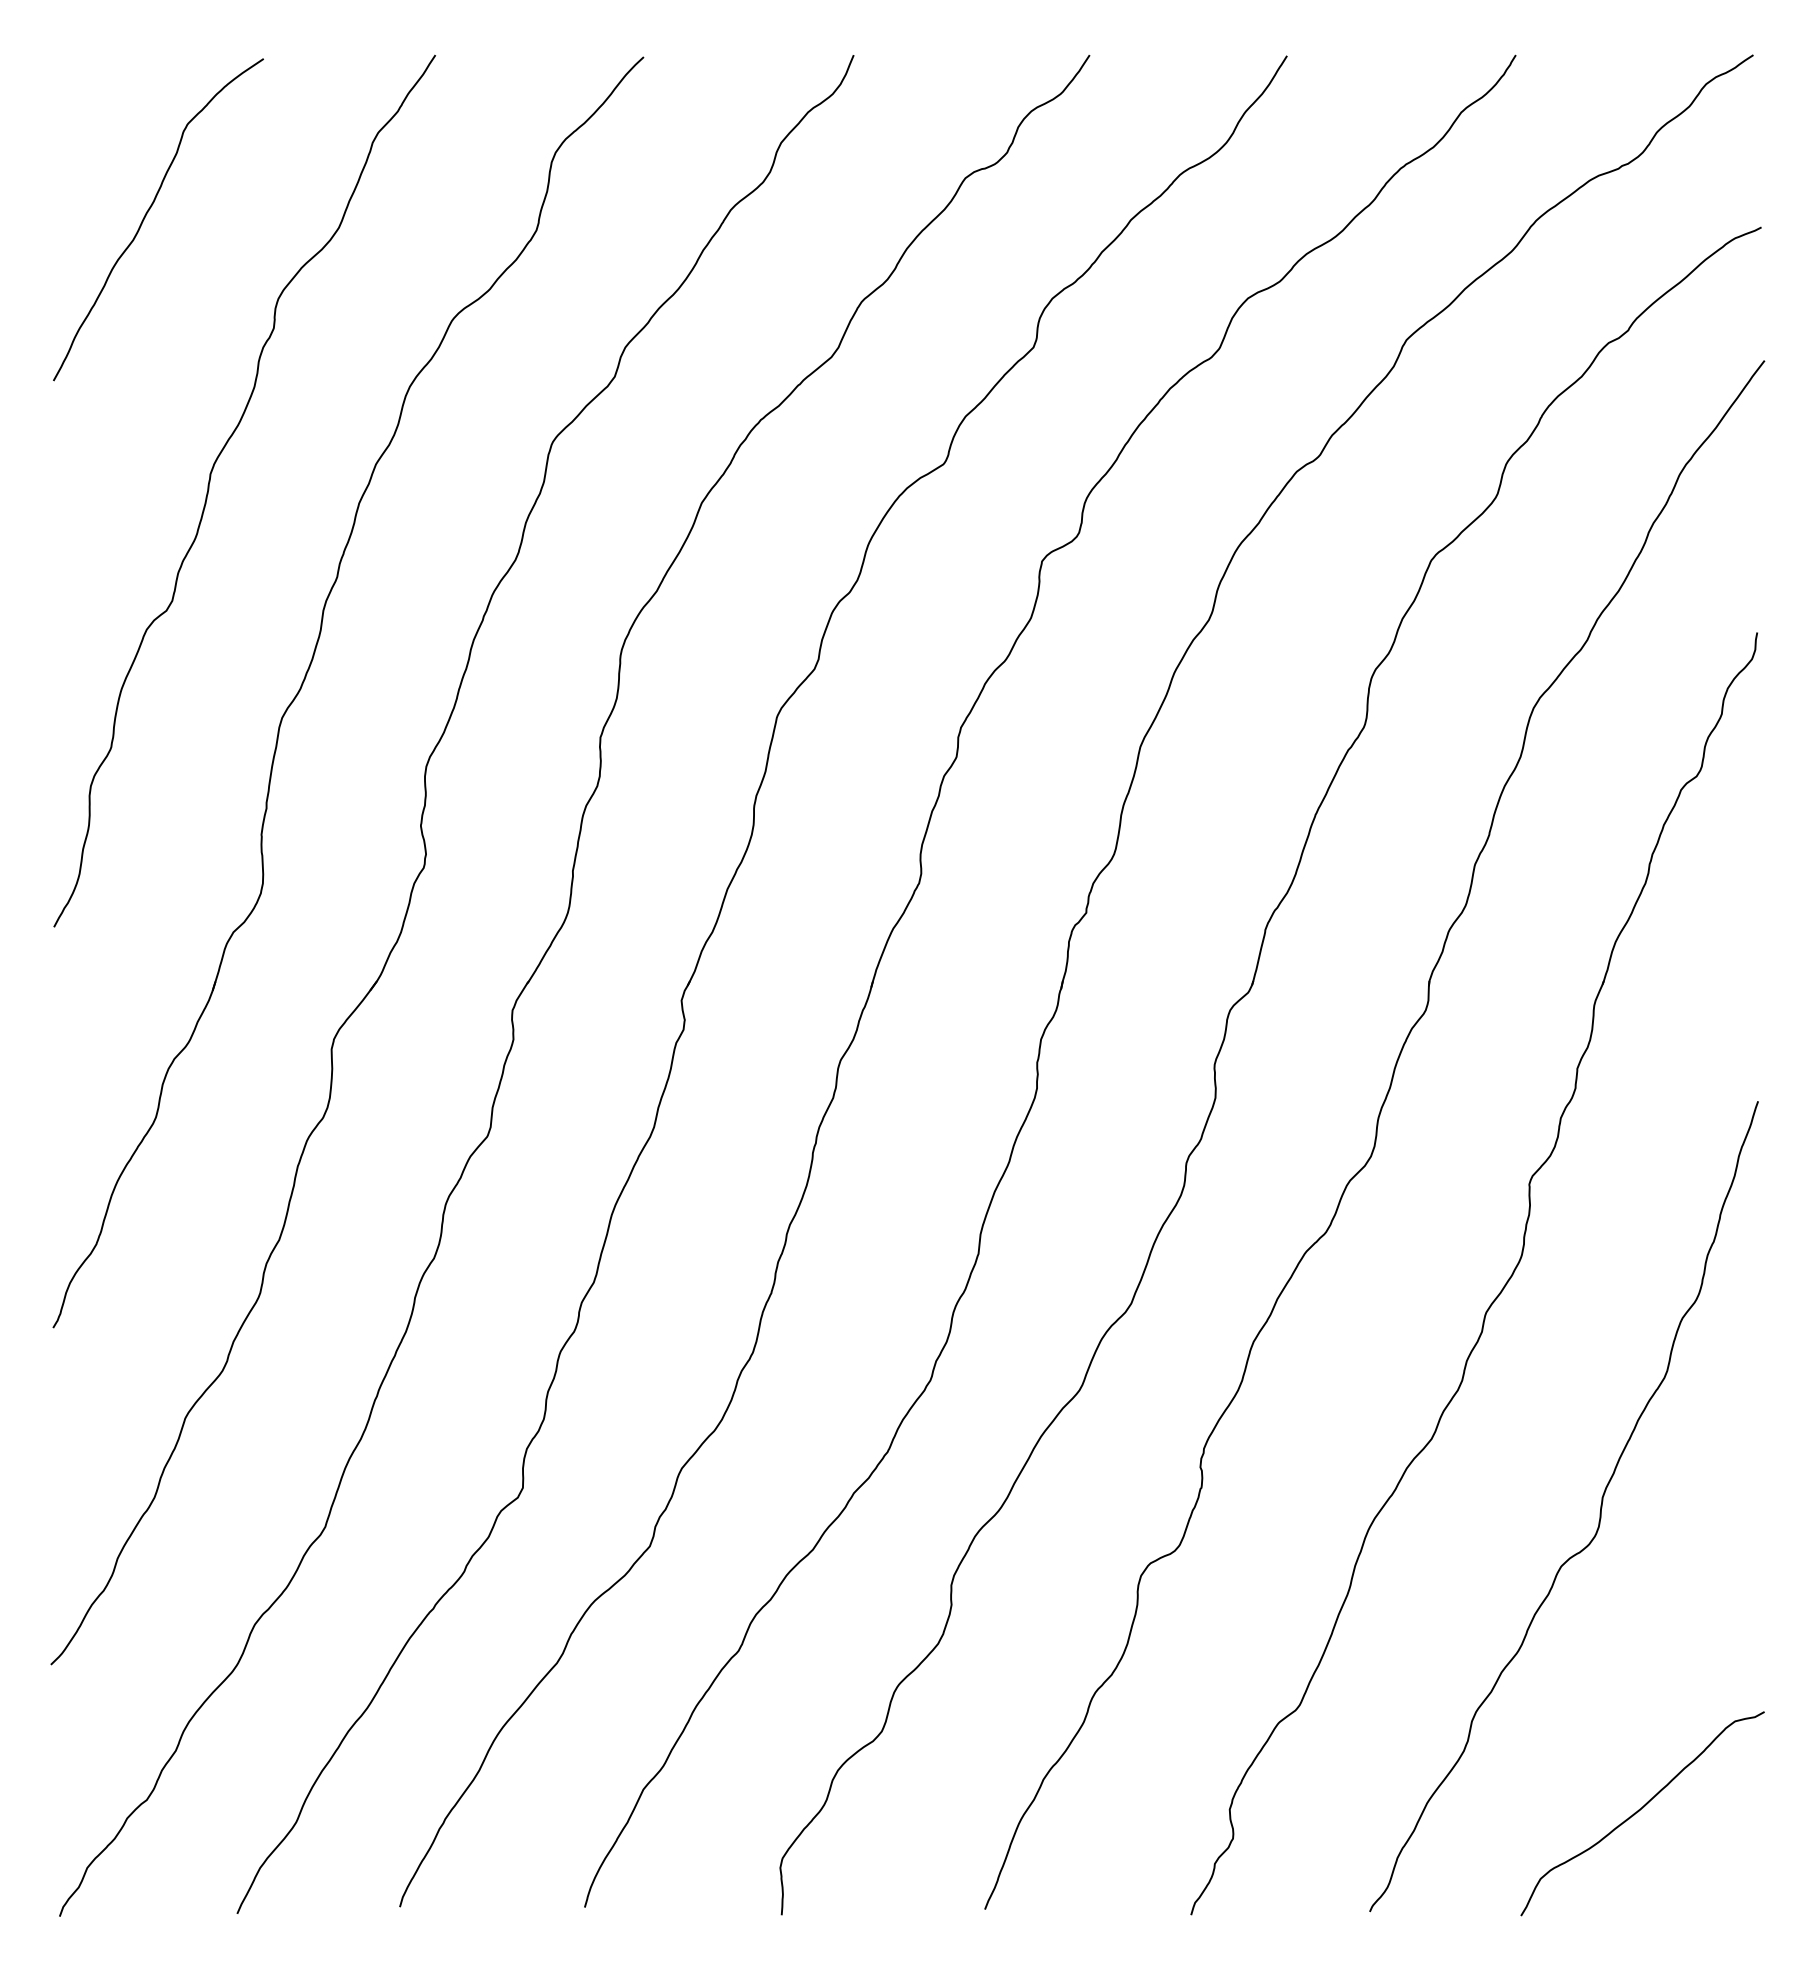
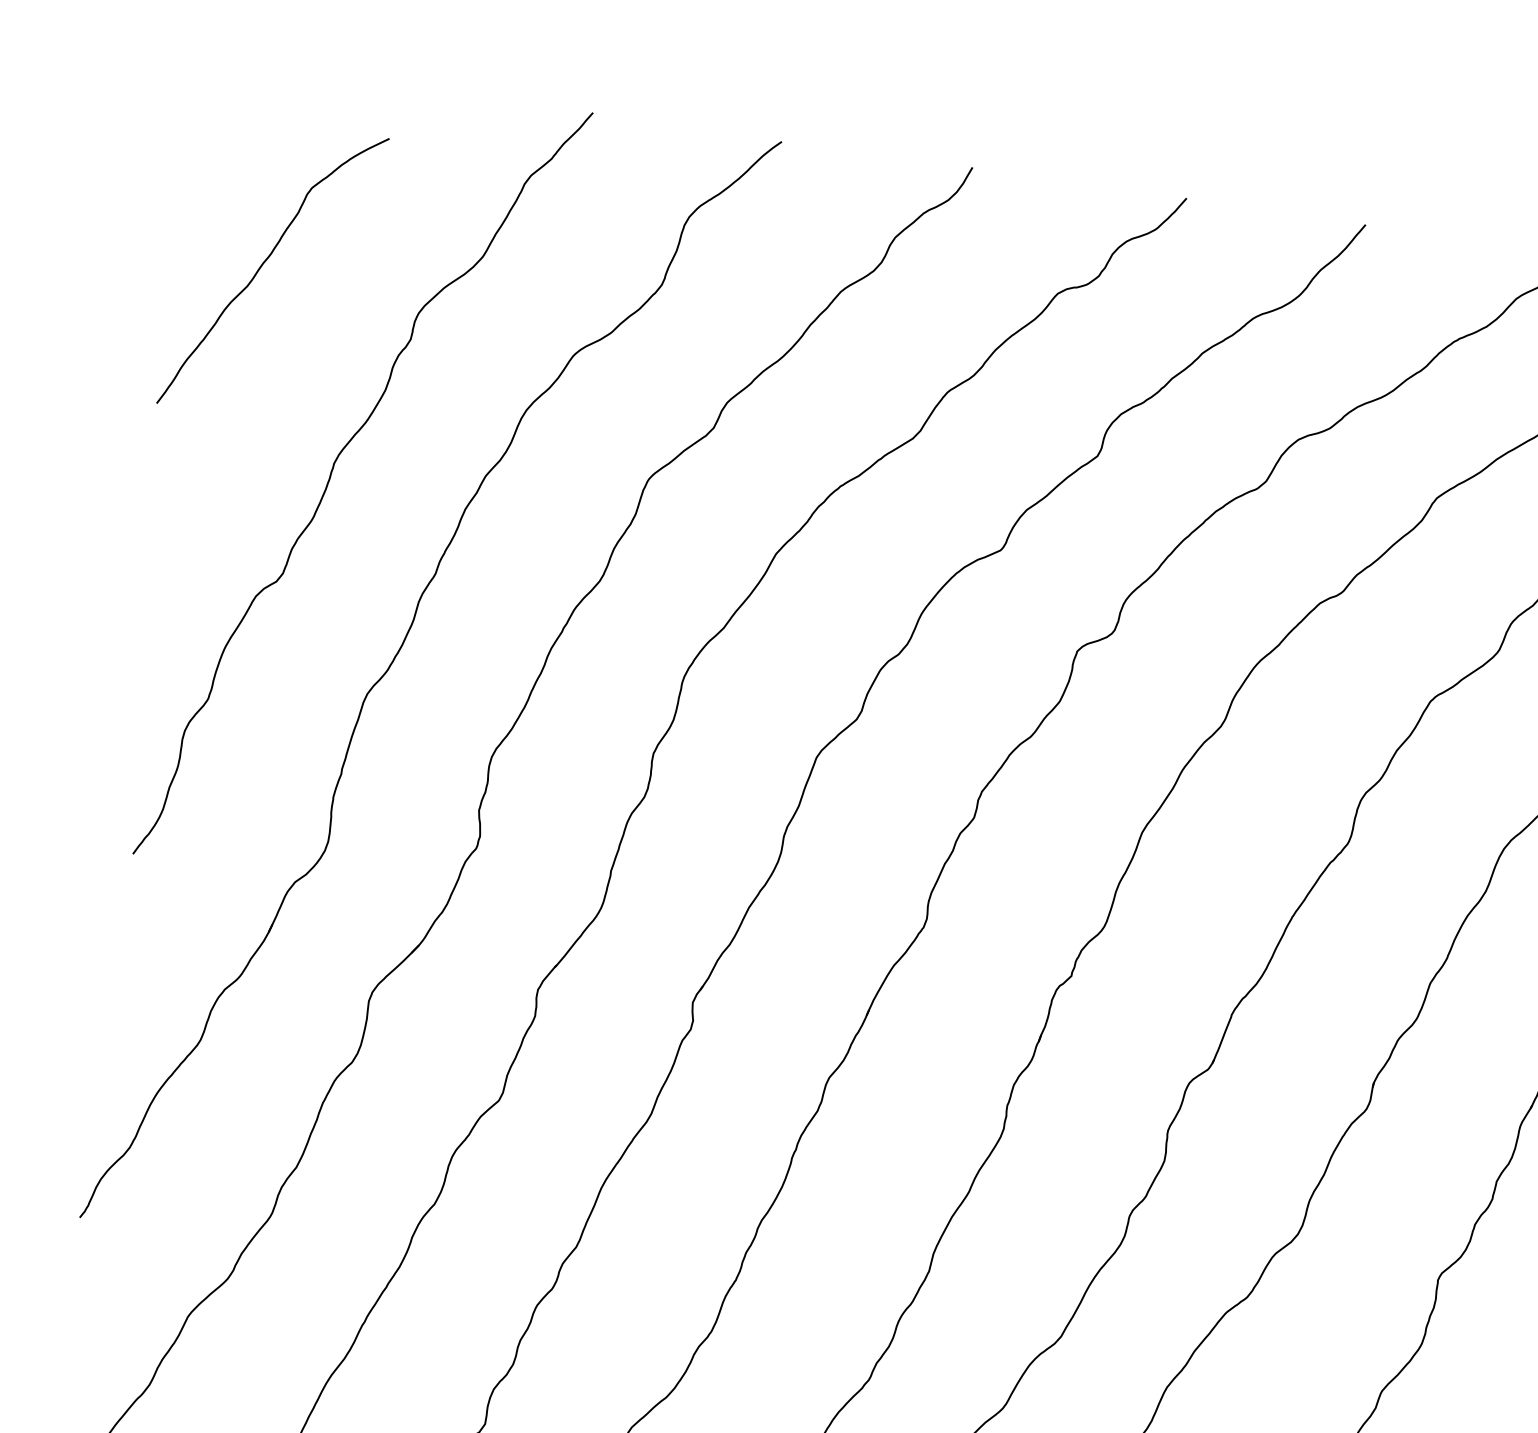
curve: (147, 214) -> (263, 264), moved

